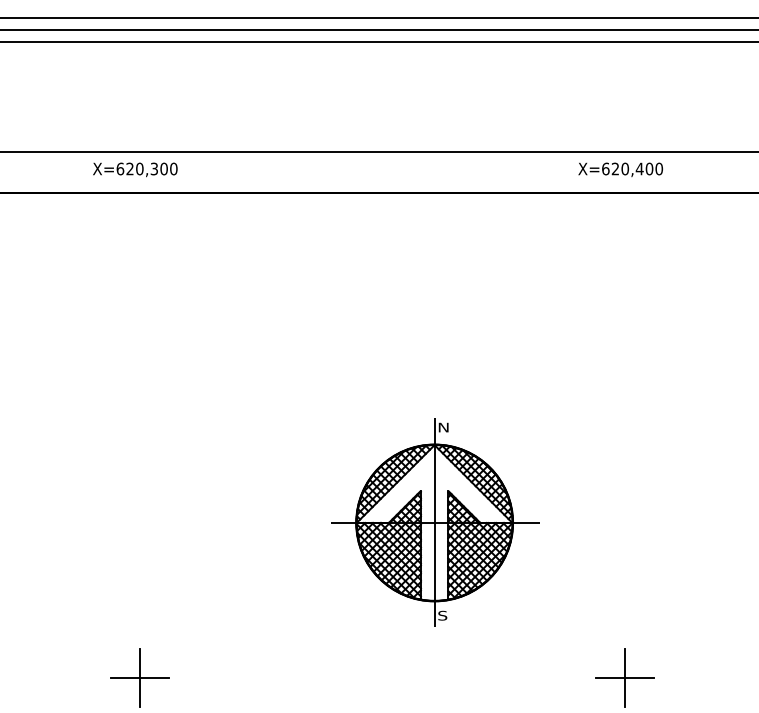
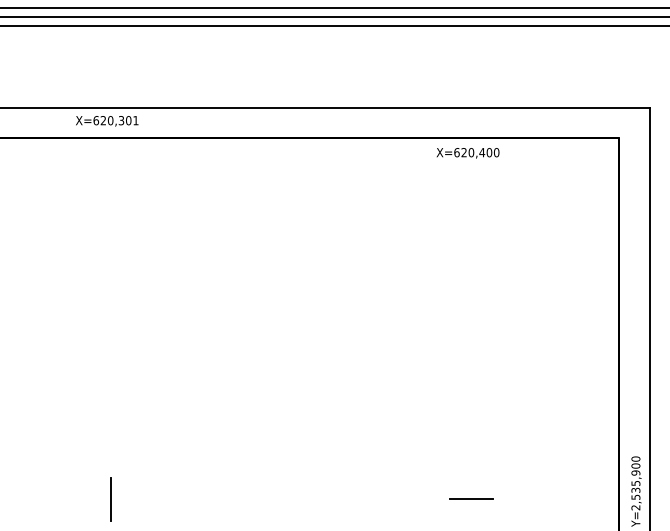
text: (173, 168) -> (135, 120), X=620,300 -> X=620,301
text: (619, 170) -> (467, 153), moved
part: (435, 522) -> (330, 383), removed
line: (625, 677) -> (471, 498), removed
line: (139, 678) -> (110, 499), removed

